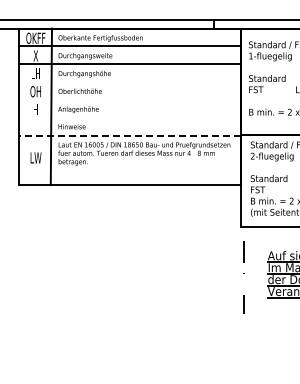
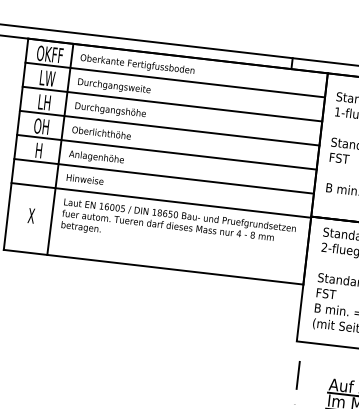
text: (35, 55) -> (46, 77), X -> LW
line: (129, 82) -> (169, 128), added
line: (129, 99) -> (166, 151), added
line: (129, 117) -> (164, 175), added
line: (129, 135) -> (161, 200), dashed -> solid
text: (35, 157) -> (31, 215), LW -> X

